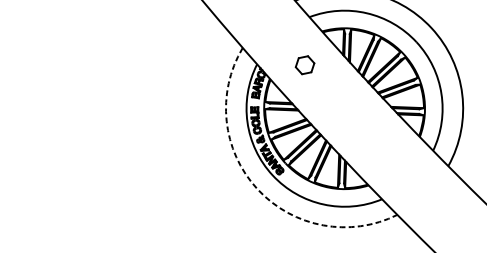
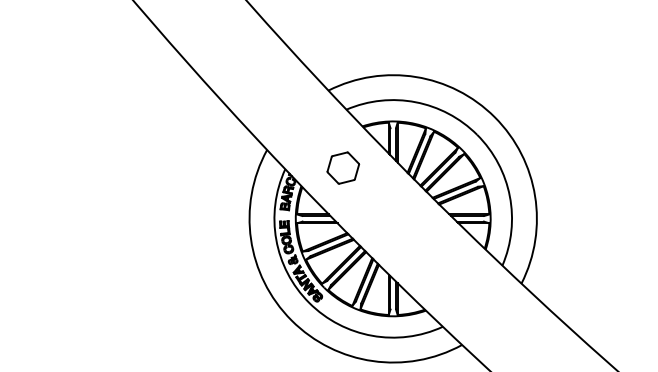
part: (305, 64) -> (343, 167), size x1.43
arc: (257, 189) -> (291, 320), dashed -> solid

